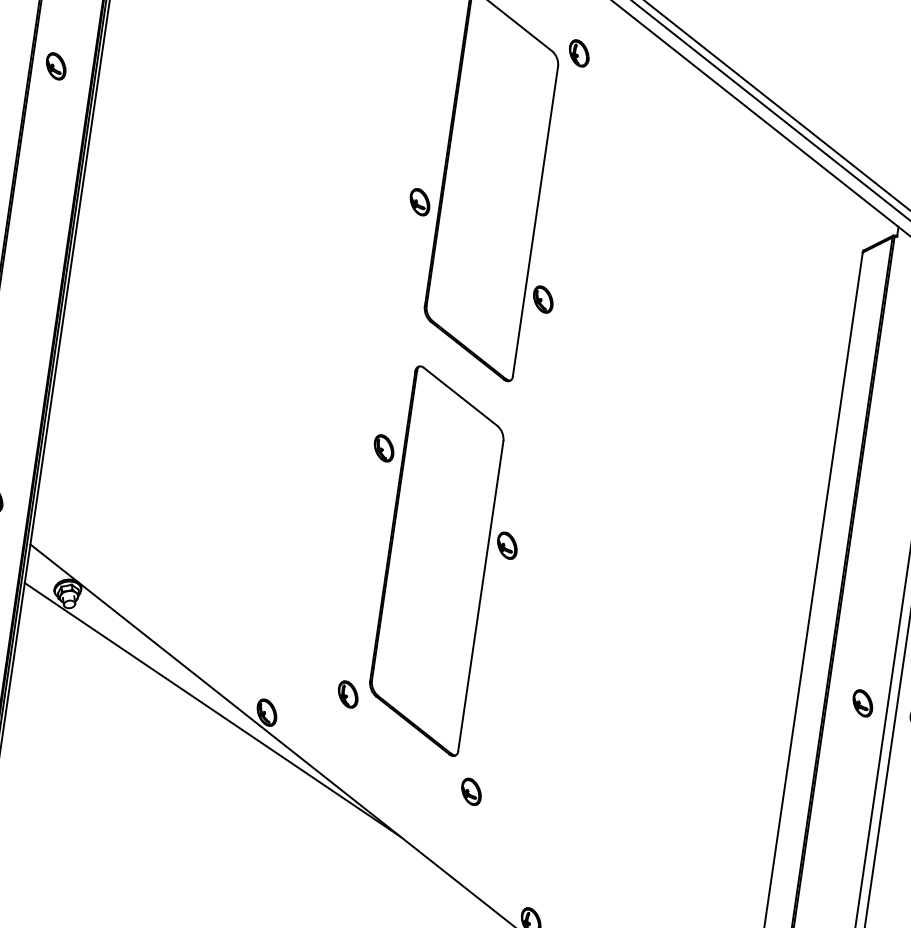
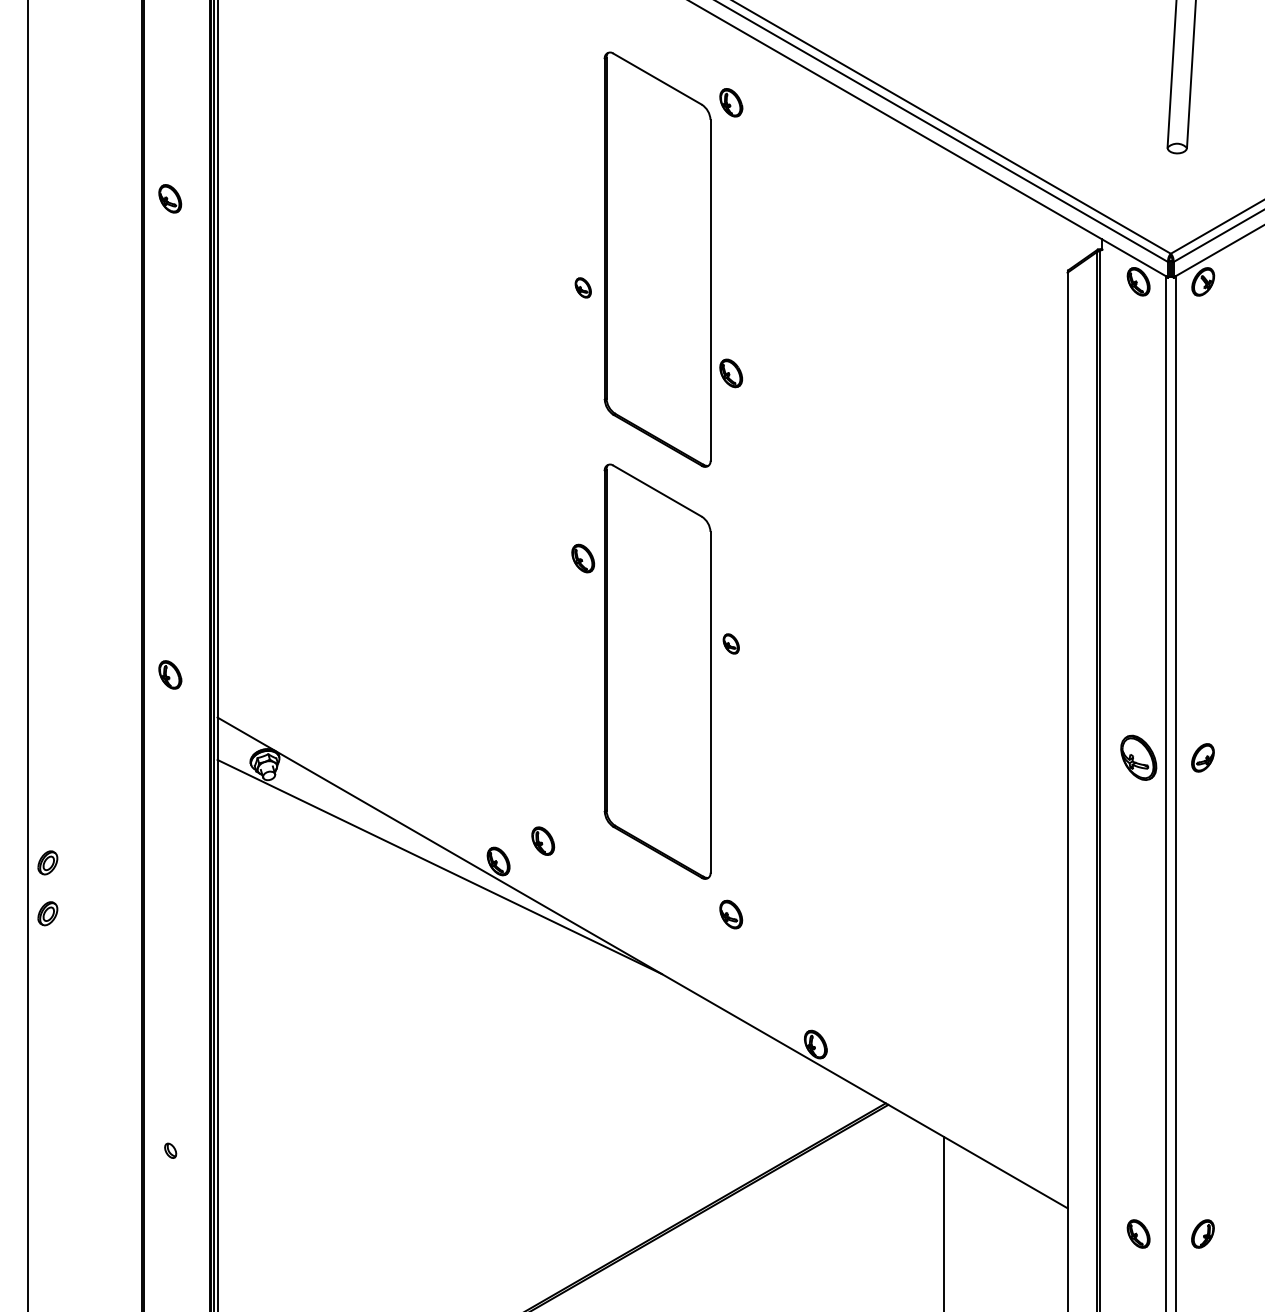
part: (420, 201) -> (583, 287), size x0.7
part: (507, 545) -> (731, 643), size x0.7
part: (348, 693) -> (543, 840), moved
part: (862, 703) -> (1138, 757), size x1.6

